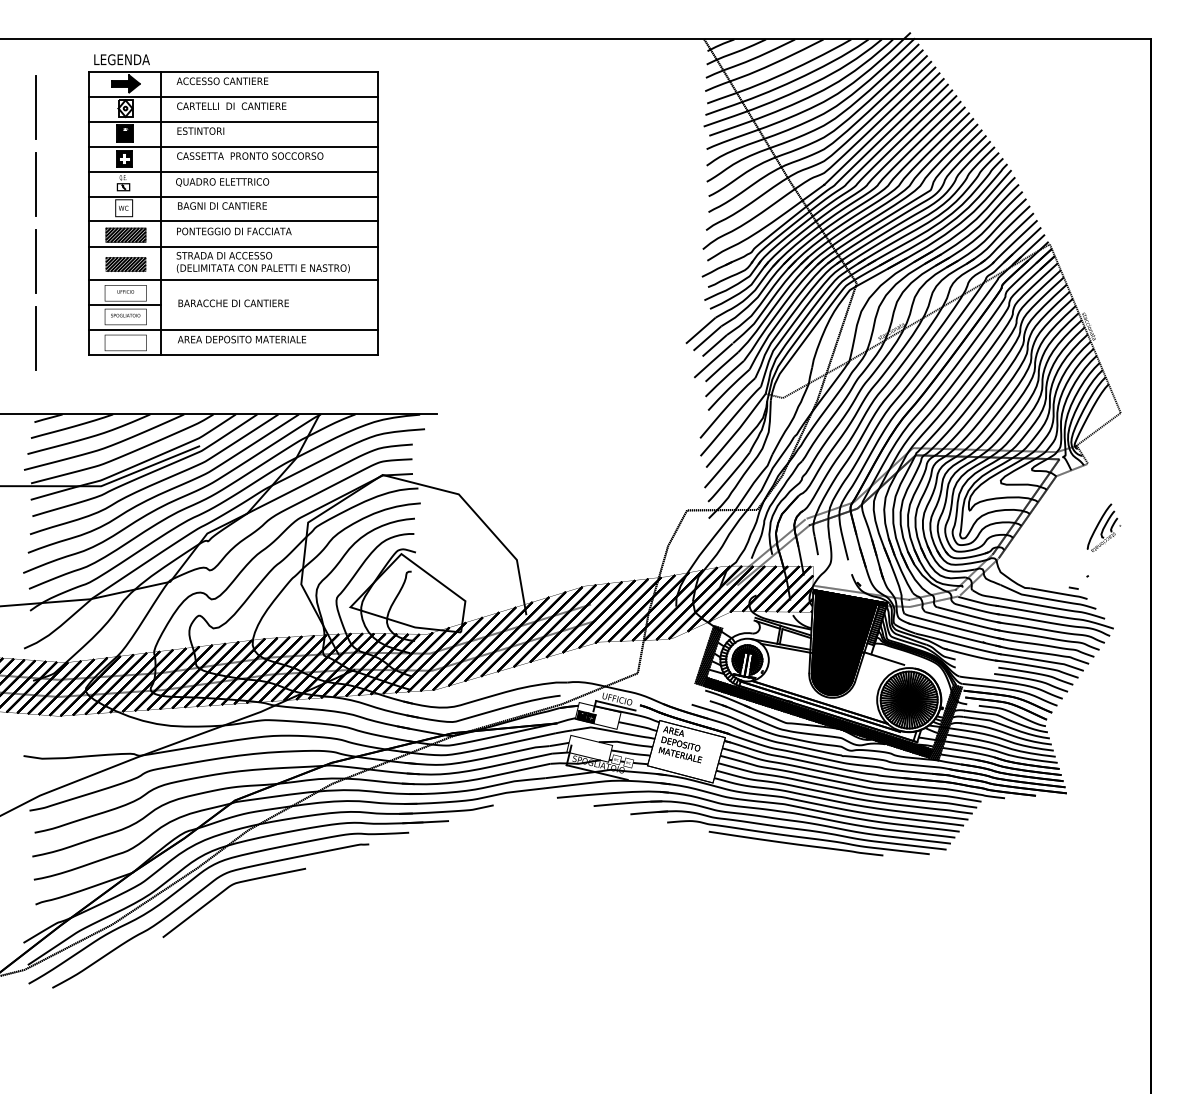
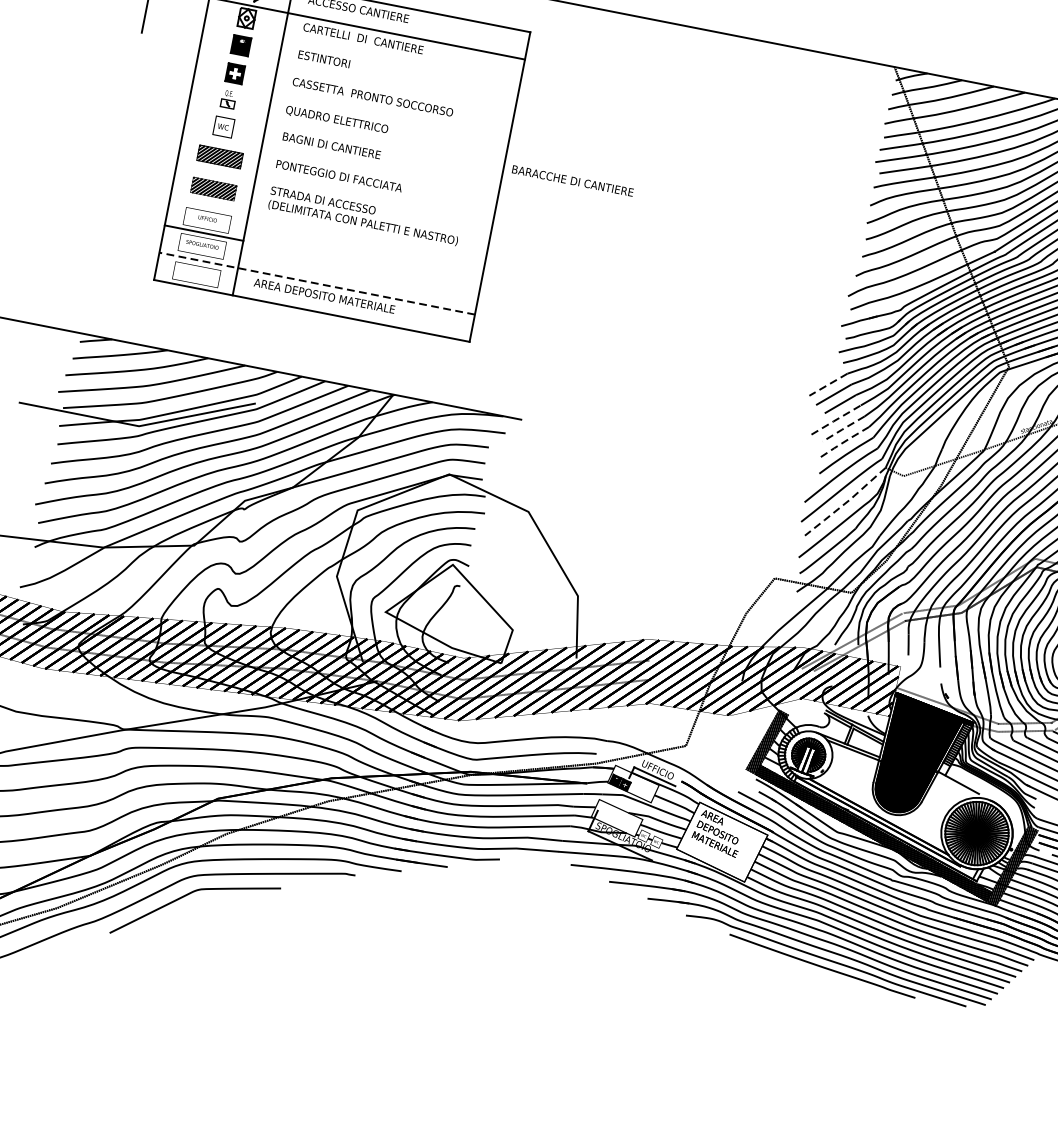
line: (233, 121) -> (362, 55), removed
line: (233, 146) -> (356, 83), removed
line: (233, 171) -> (351, 110), removed
line: (35, 184) -> (132, 82), removed
line: (233, 196) -> (346, 137), removed
line: (233, 221) -> (340, 165), removed
line: (233, 247) -> (335, 193), removed
line: (35, 261) -> (115, 166), removed
line: (233, 280) -> (327, 229), removed
text: (233, 303) -> (572, 181), moved
line: (232, 329) -> (316, 282), solid -> dashed
line: (700, 330) -> (828, 384), solid -> dashed
line: (35, 337) -> (99, 249), removed
line: (713, 360) -> (835, 420), solid -> dashed
line: (721, 367) -> (843, 429), solid -> dashed
line: (724, 378) -> (843, 442), solid -> dashed
line: (736, 431) -> (845, 502), solid -> dashed

